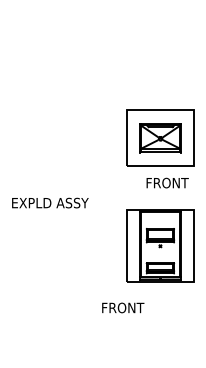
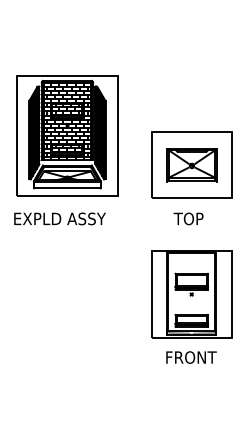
part: (56, 113) -> (67, 135), added
text: (166, 182) -> (198, 218), FRONT -> TOP
text: (50, 202) -> (60, 218), moved
text: (123, 307) -> (191, 356), moved

